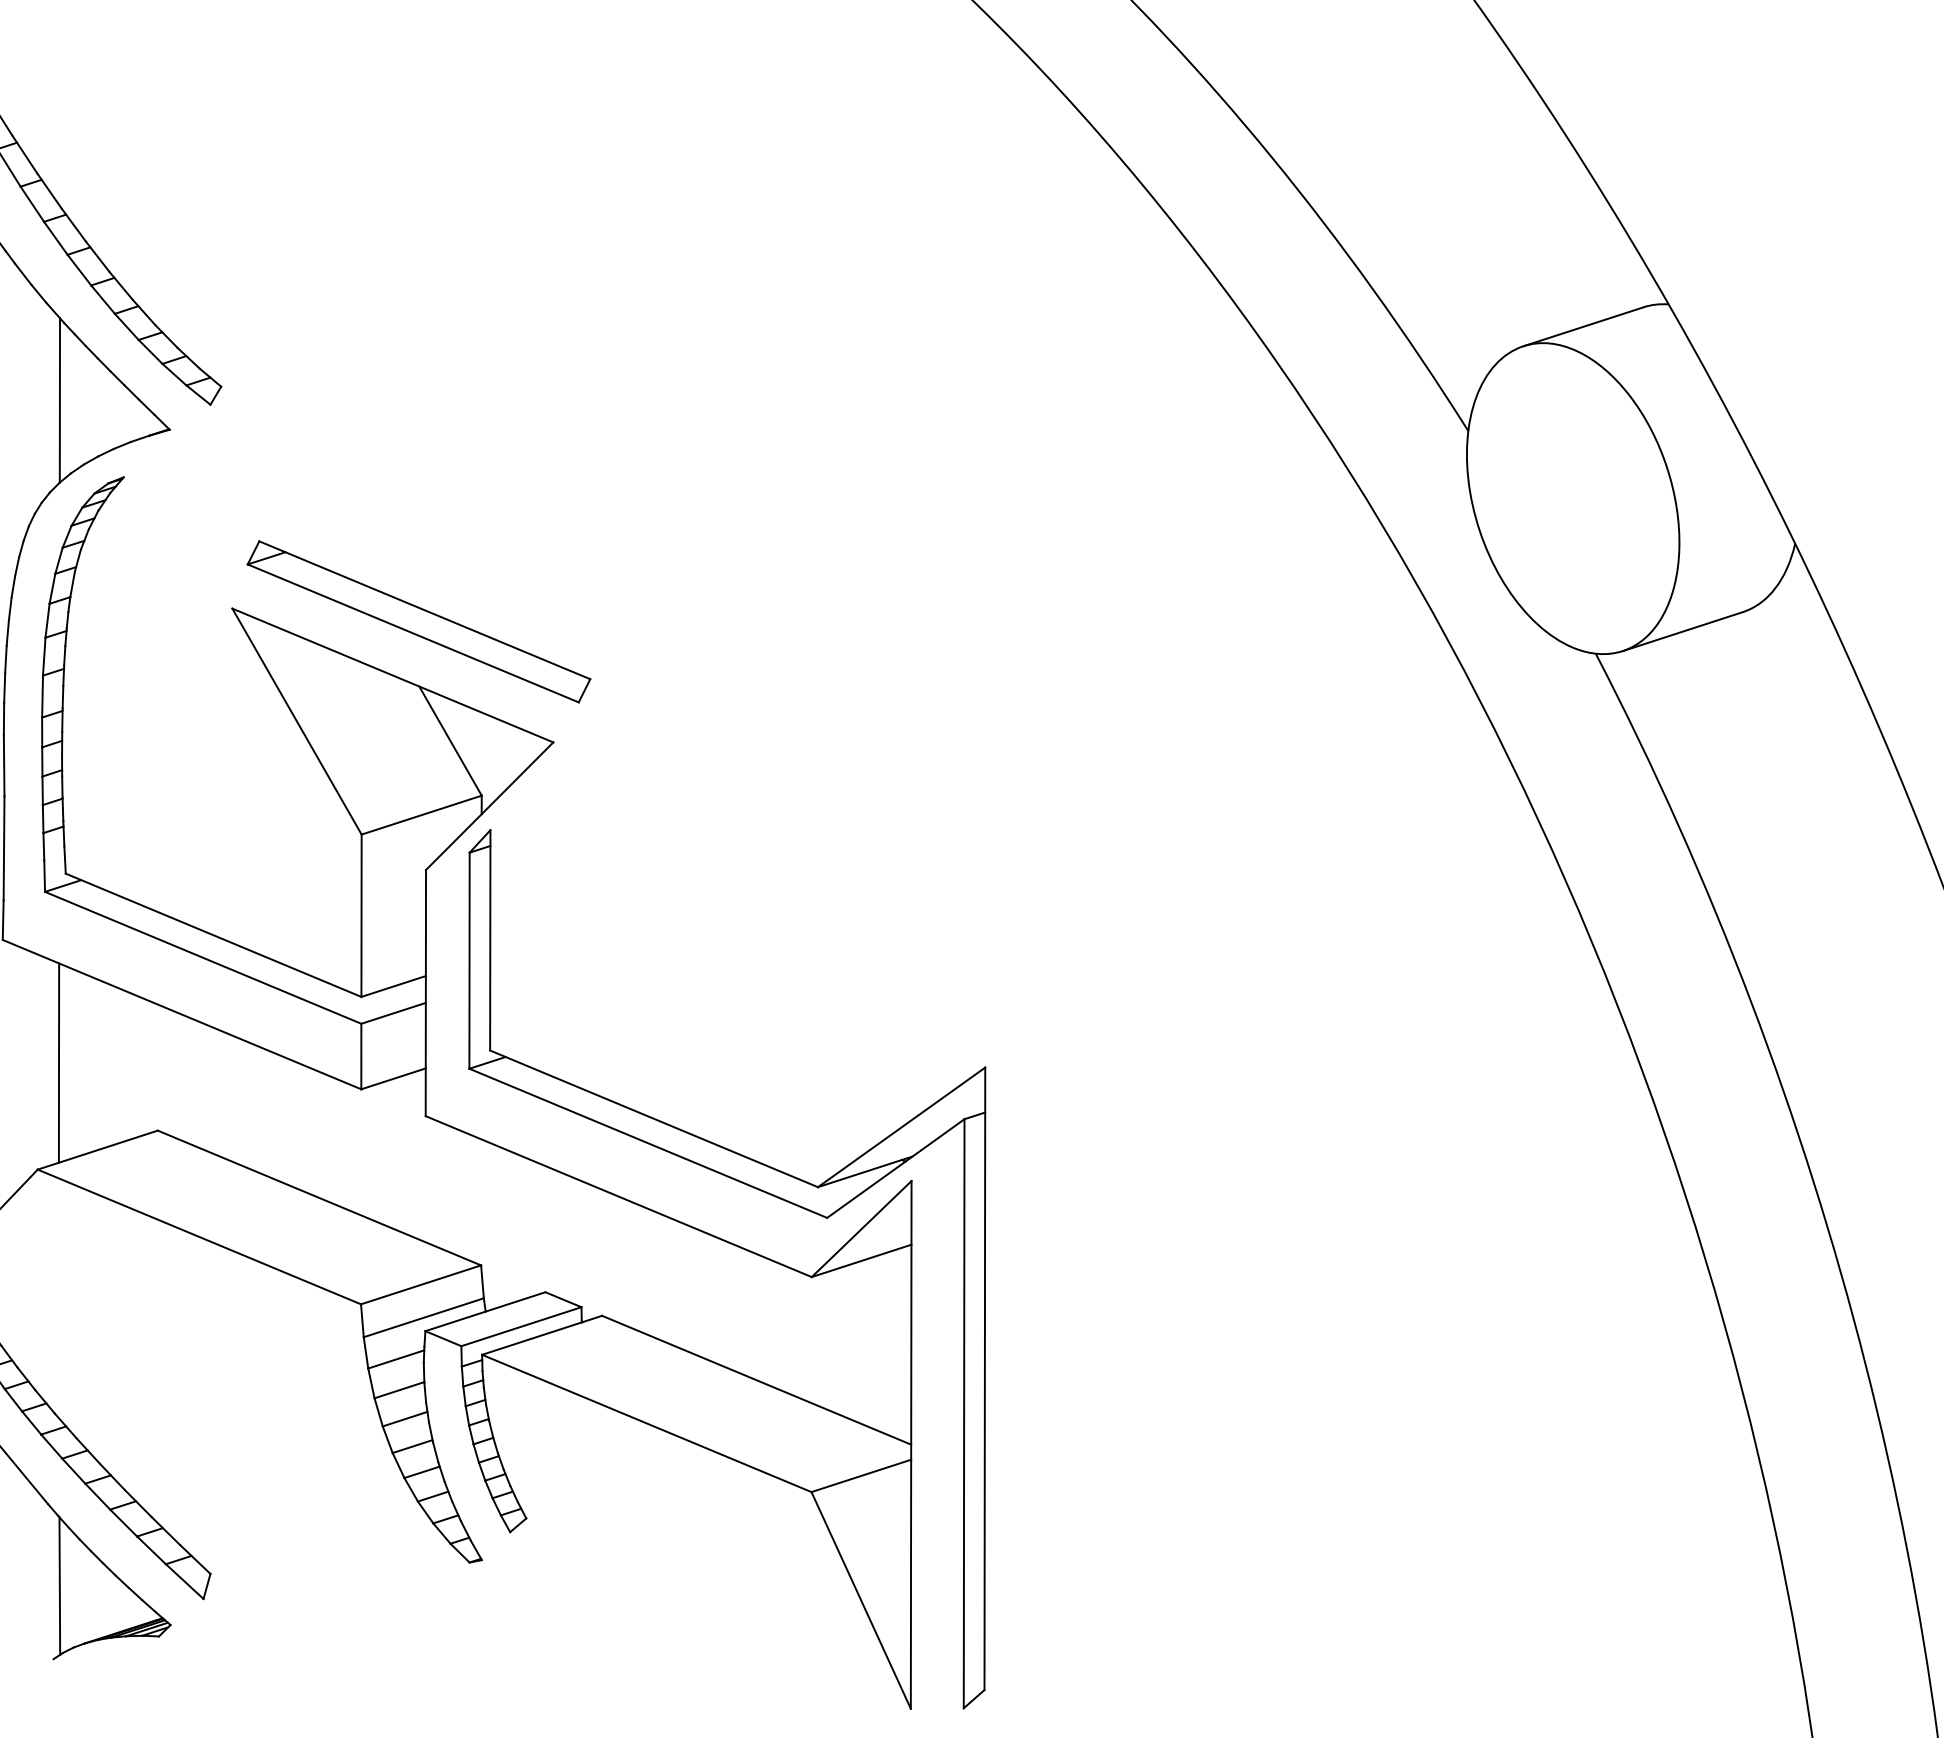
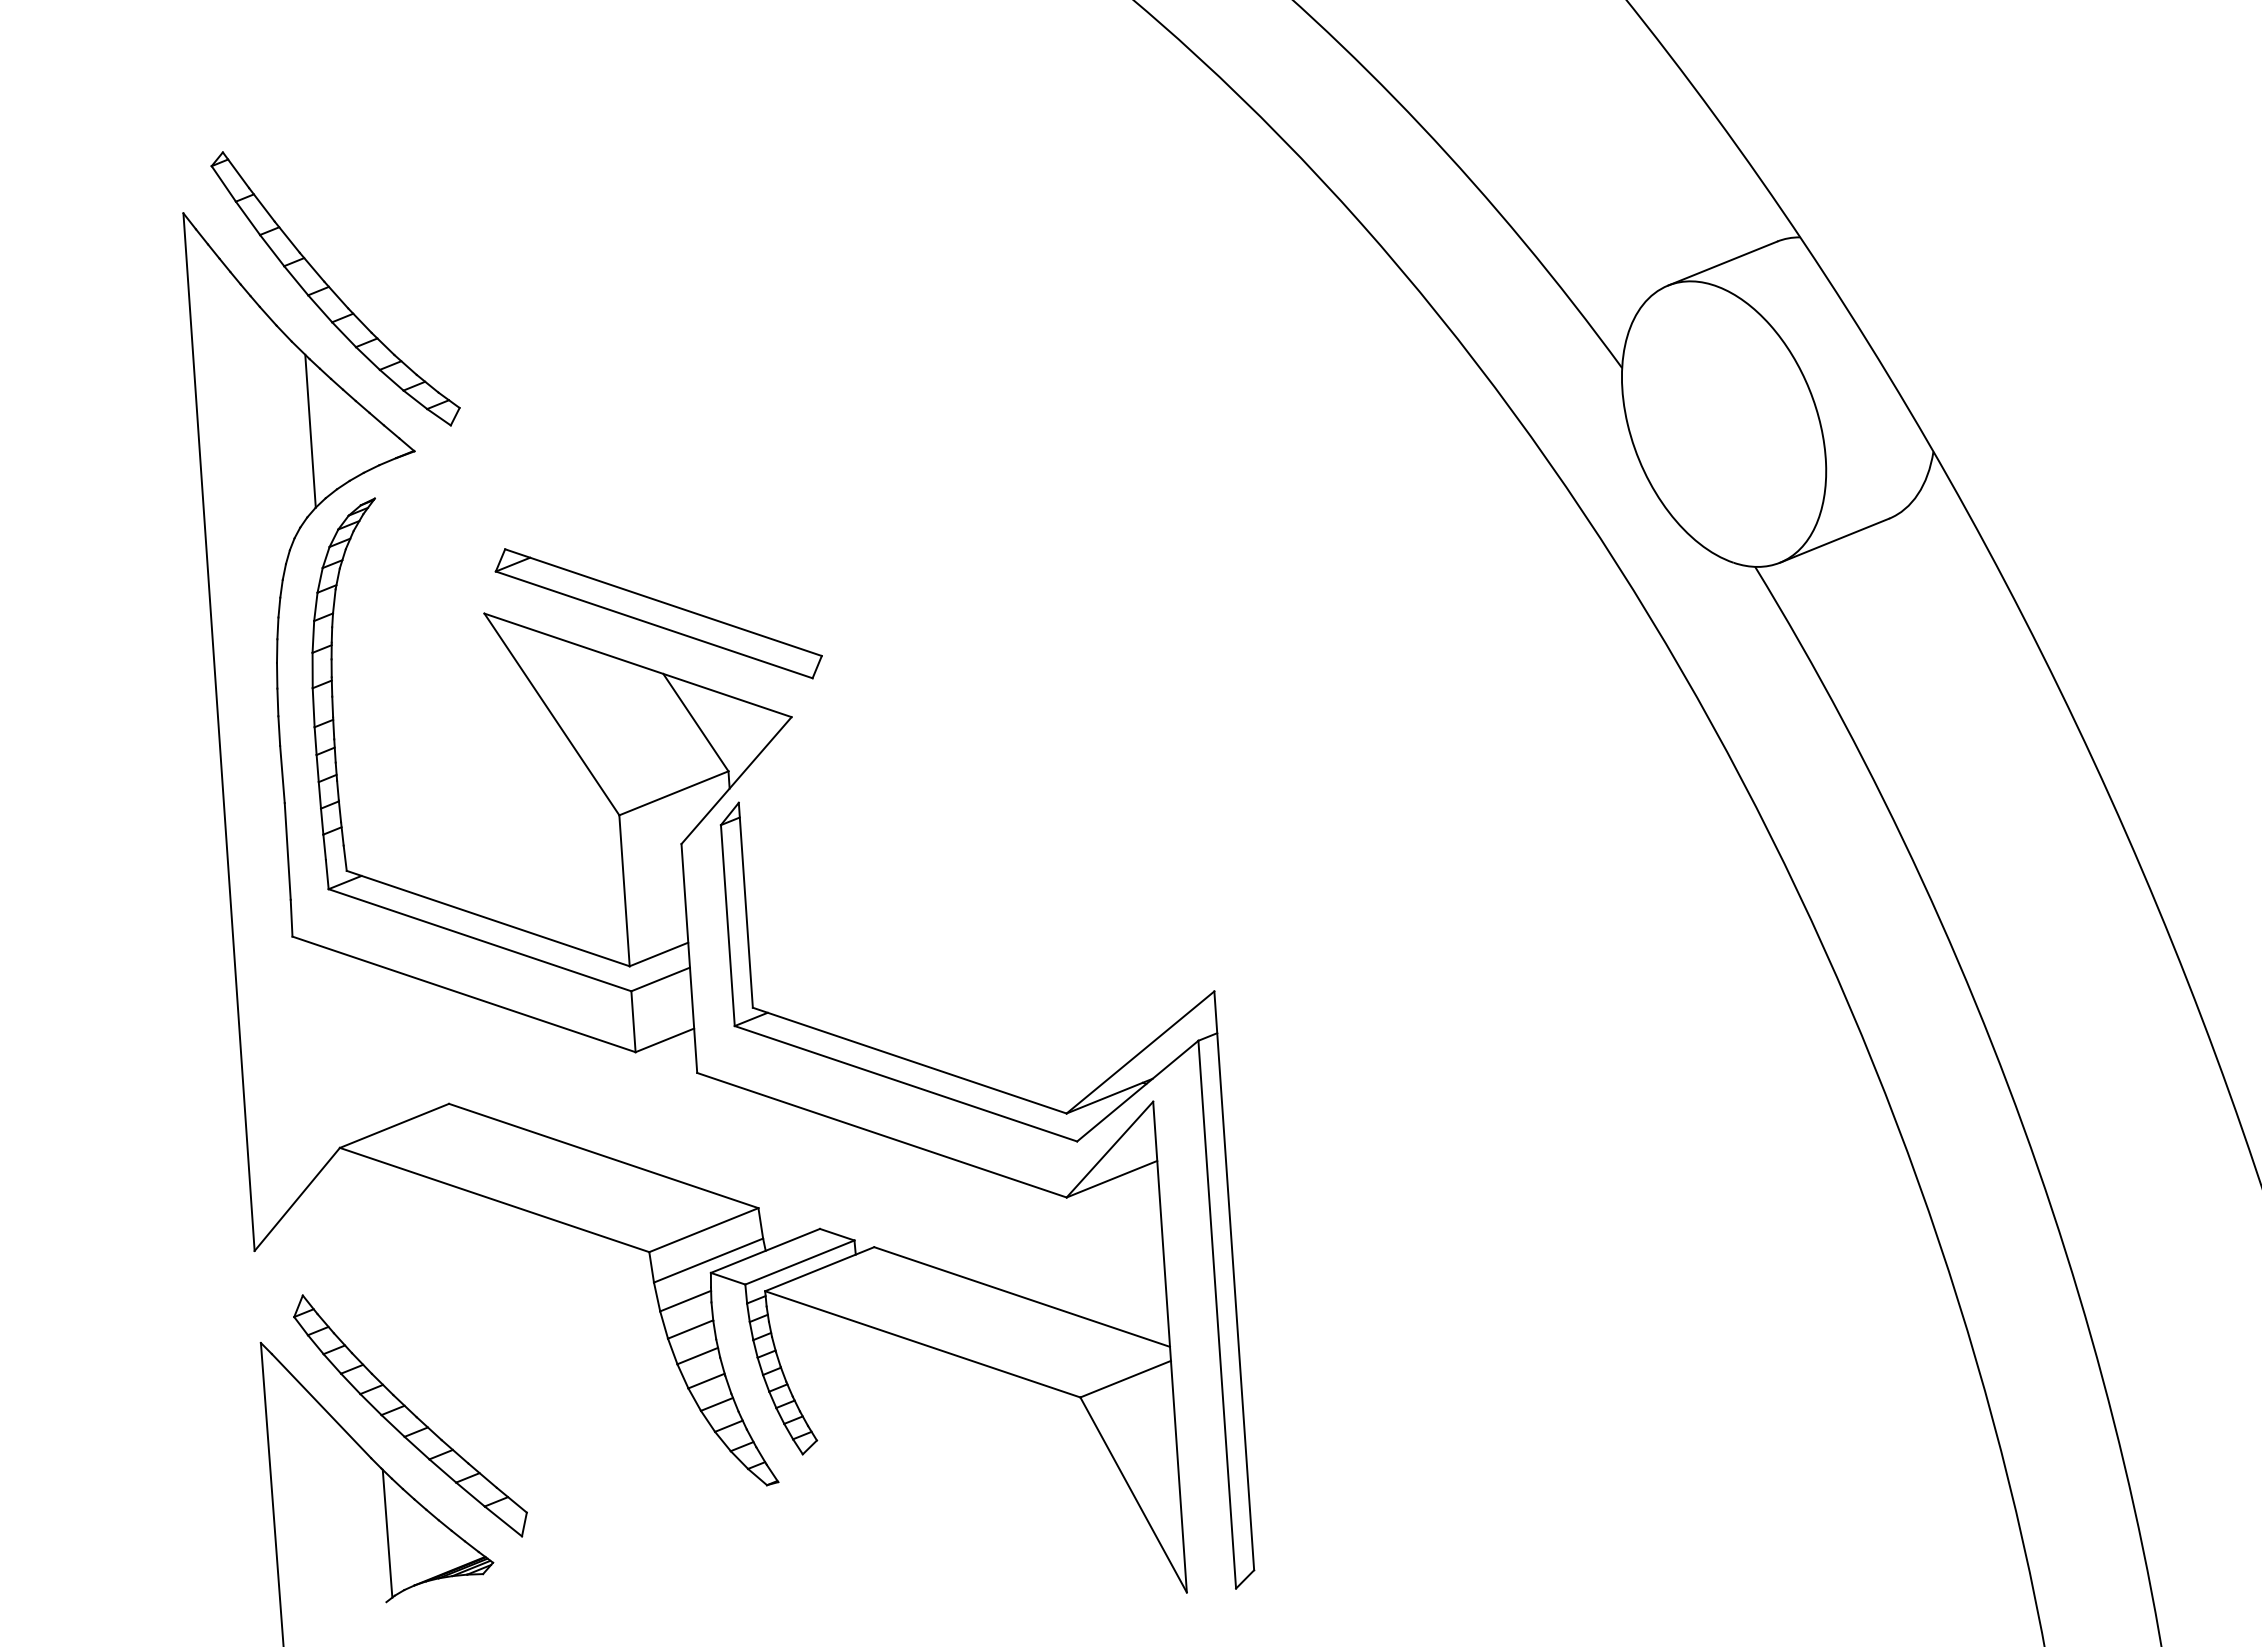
line: (58, 1063) -> (352, 1047), removed

